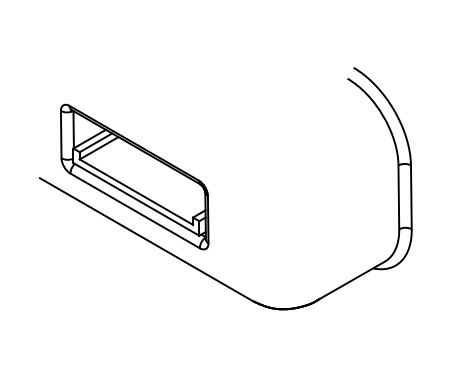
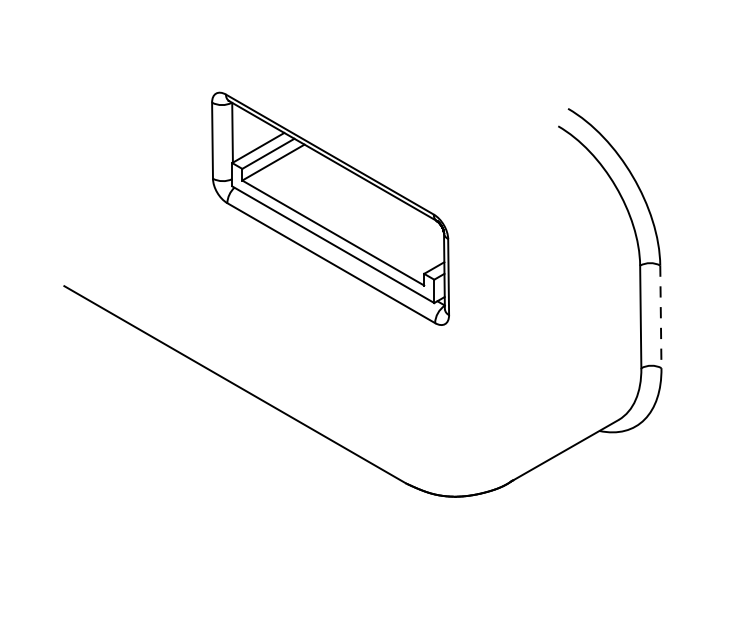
part: (134, 176) -> (330, 207), moved
line: (411, 197) -> (661, 317), solid -> dashed

